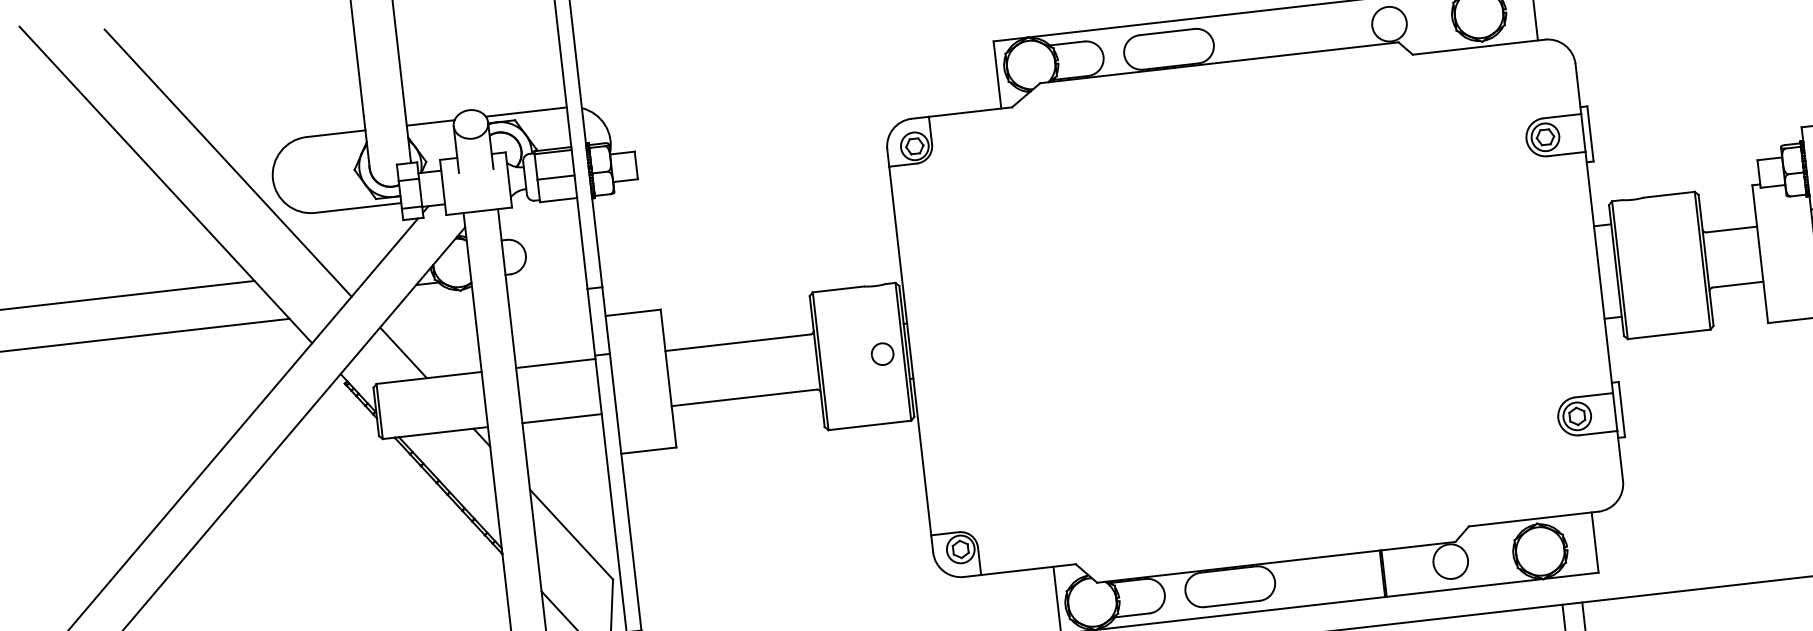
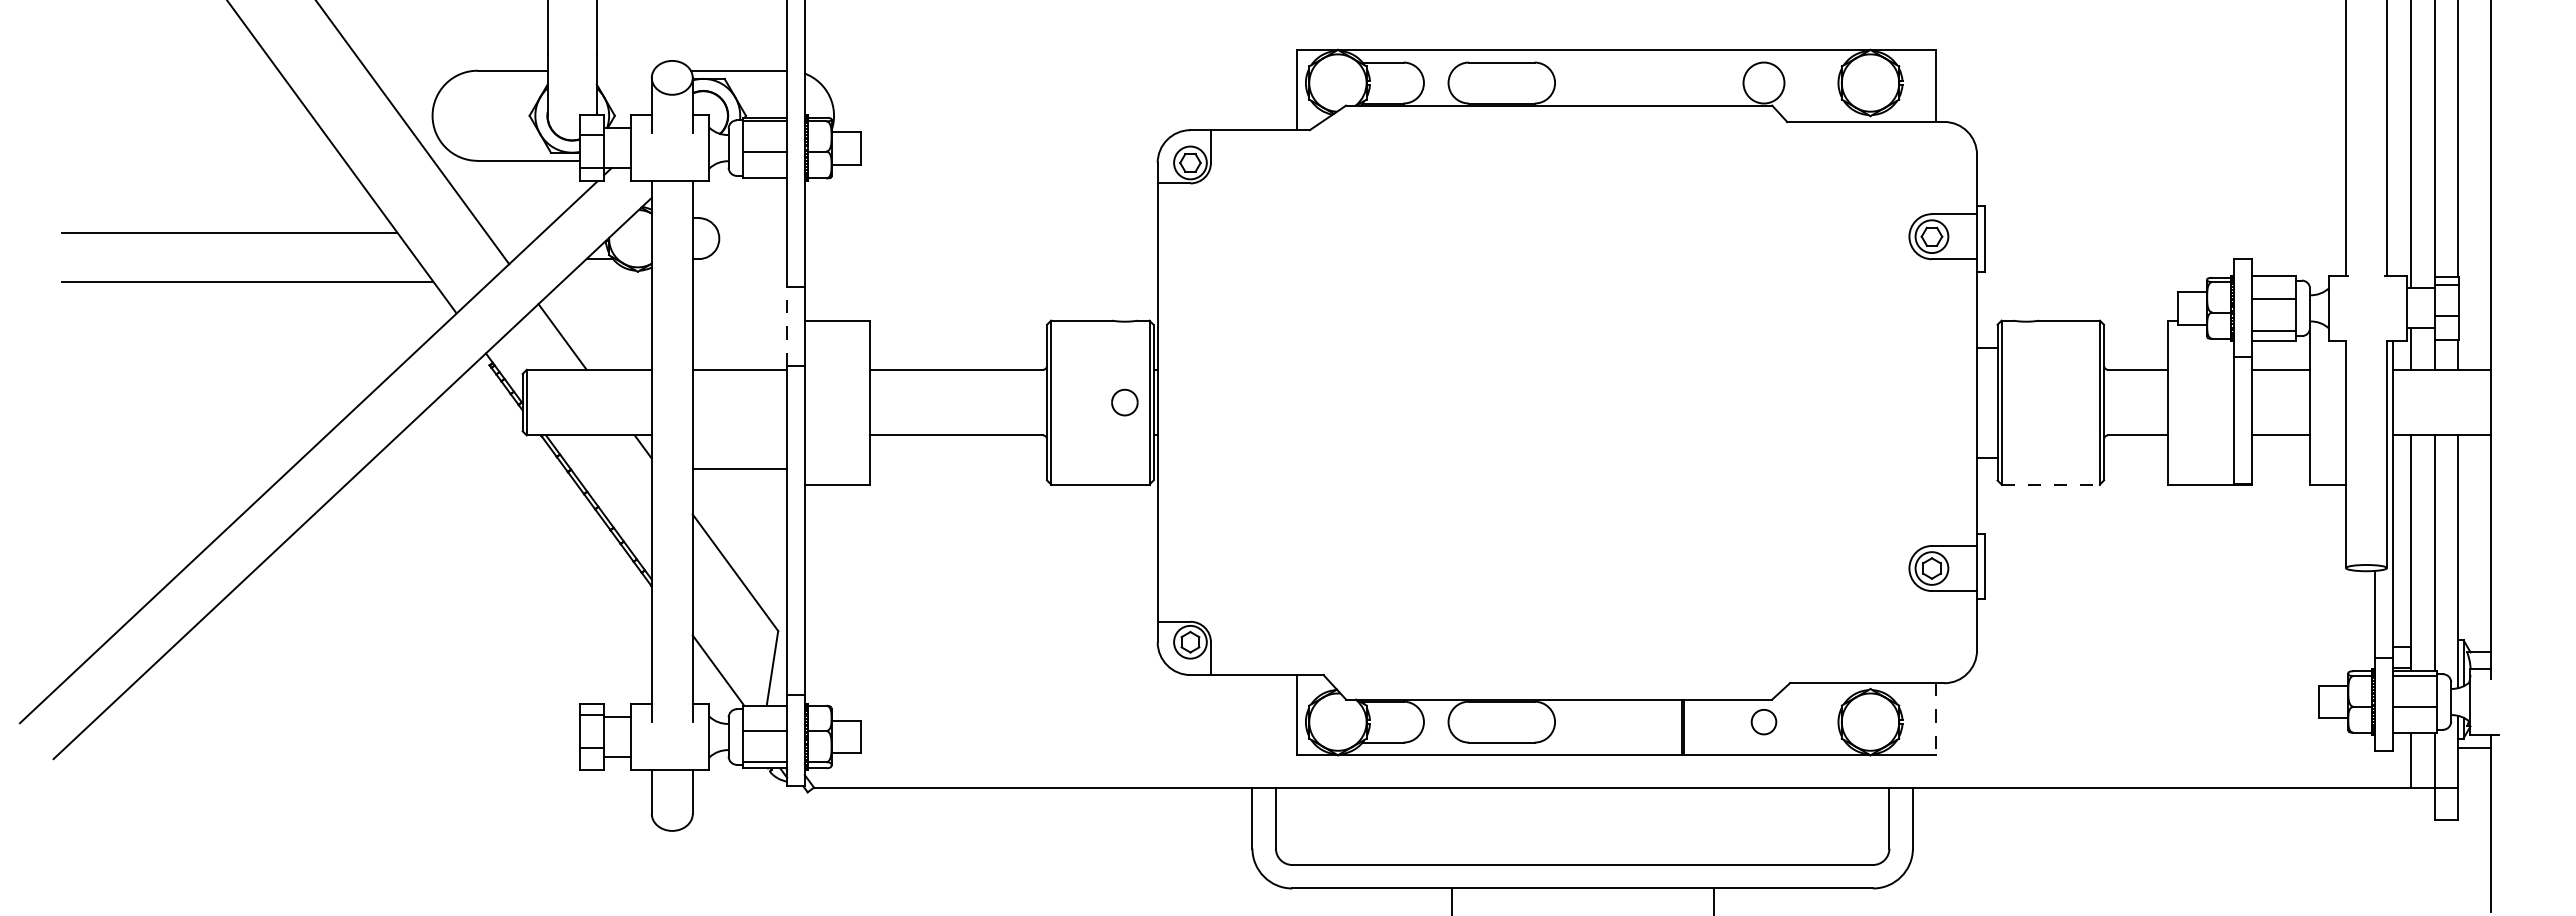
line: (430, 122) -> (624, 70), removed
line: (591, 322) -> (787, 326), solid -> dashed
line: (1669, 334) -> (2051, 484), solid -> dashed
line: (561, 418) -> (739, 469), moved
line: (1595, 542) -> (1936, 719), solid -> dashed
circle: (1450, 561) -> (1763, 721), size x0.6

